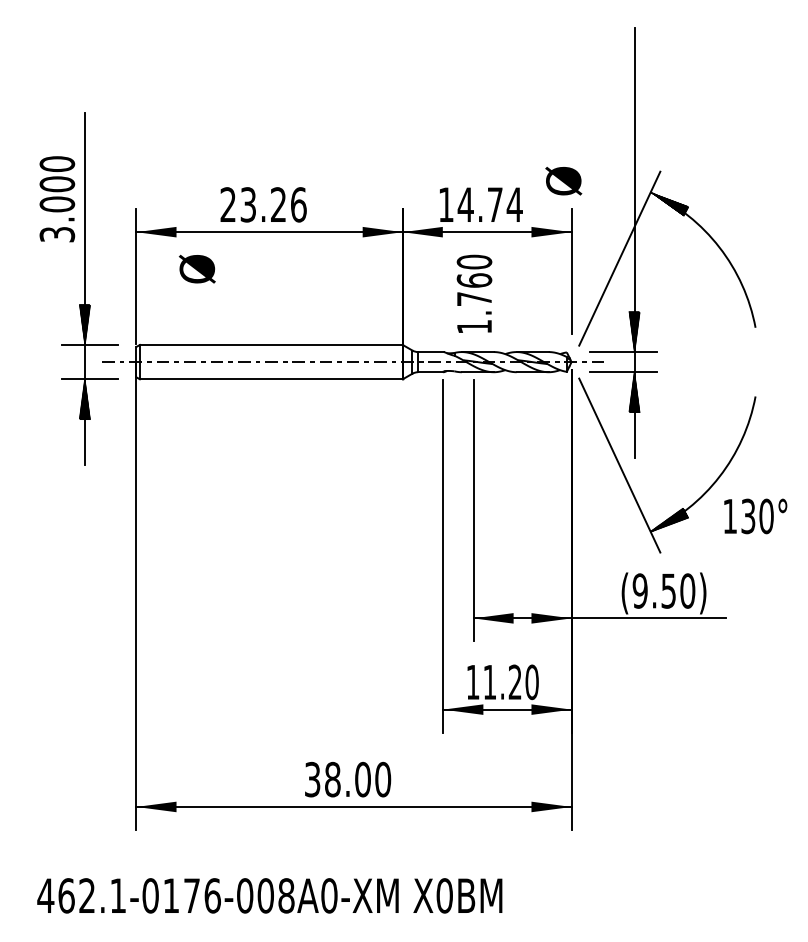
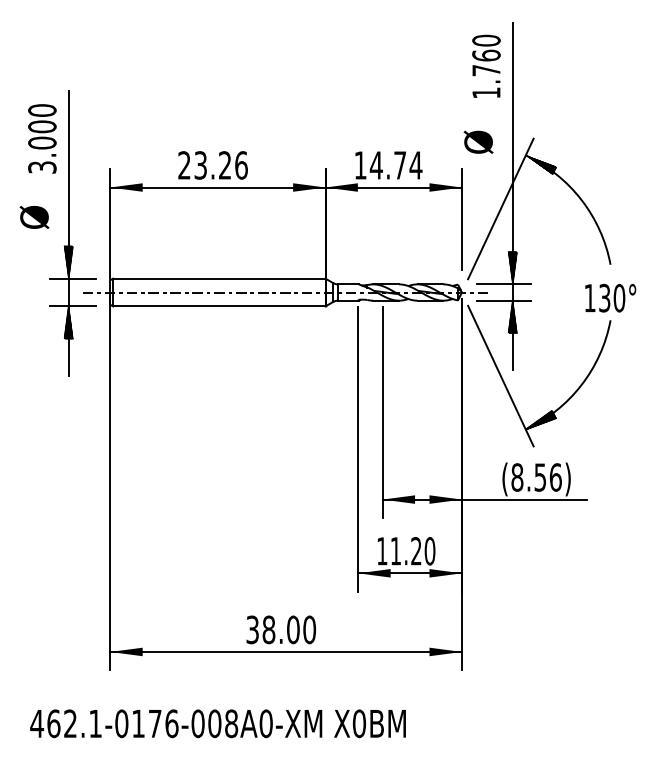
text: (563, 180) -> (478, 141), moved
text: (57, 198) -> (42, 138), moved
text: (197, 269) -> (34, 217), moved
text: (474, 292) -> (486, 65), moved
text: (755, 515) -> (610, 297), moved
text: (663, 591) -> (536, 477), (9.50) -> (8.56)

